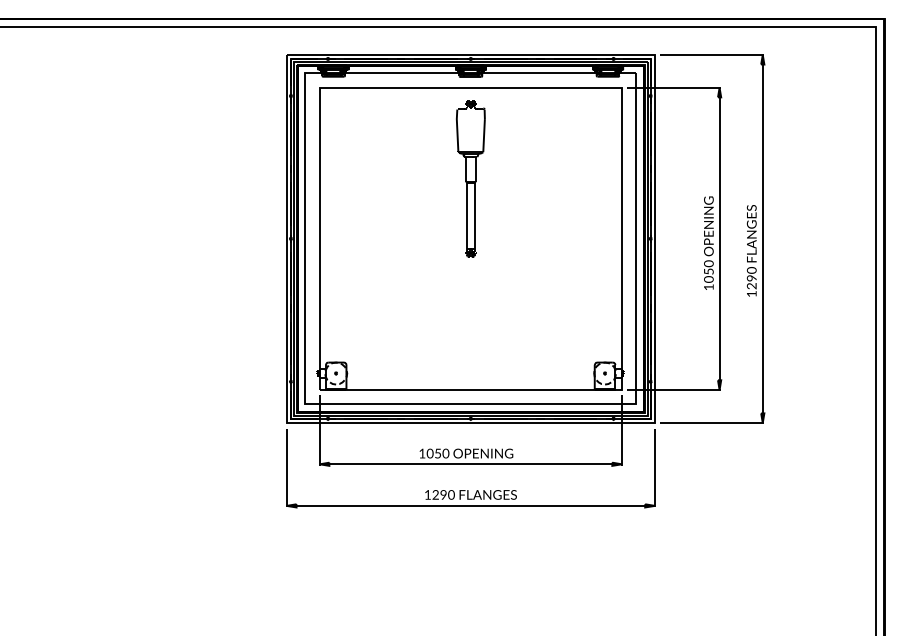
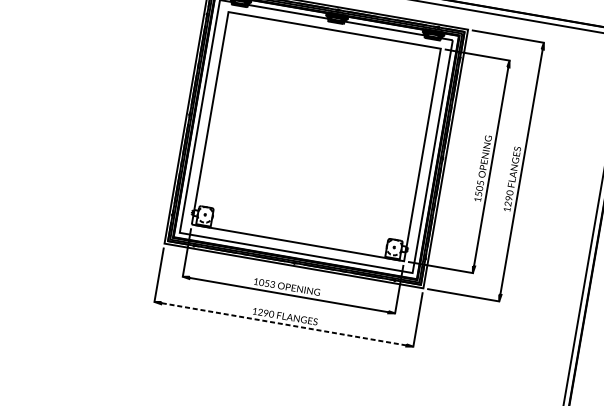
part: (470, 178) -> (323, 94), removed
text: (708, 271) -> (479, 188), 1050 -> 1505
text: (445, 453) -> (272, 284), 1050 -> 1053
line: (470, 505) -> (283, 323), solid -> dashed

